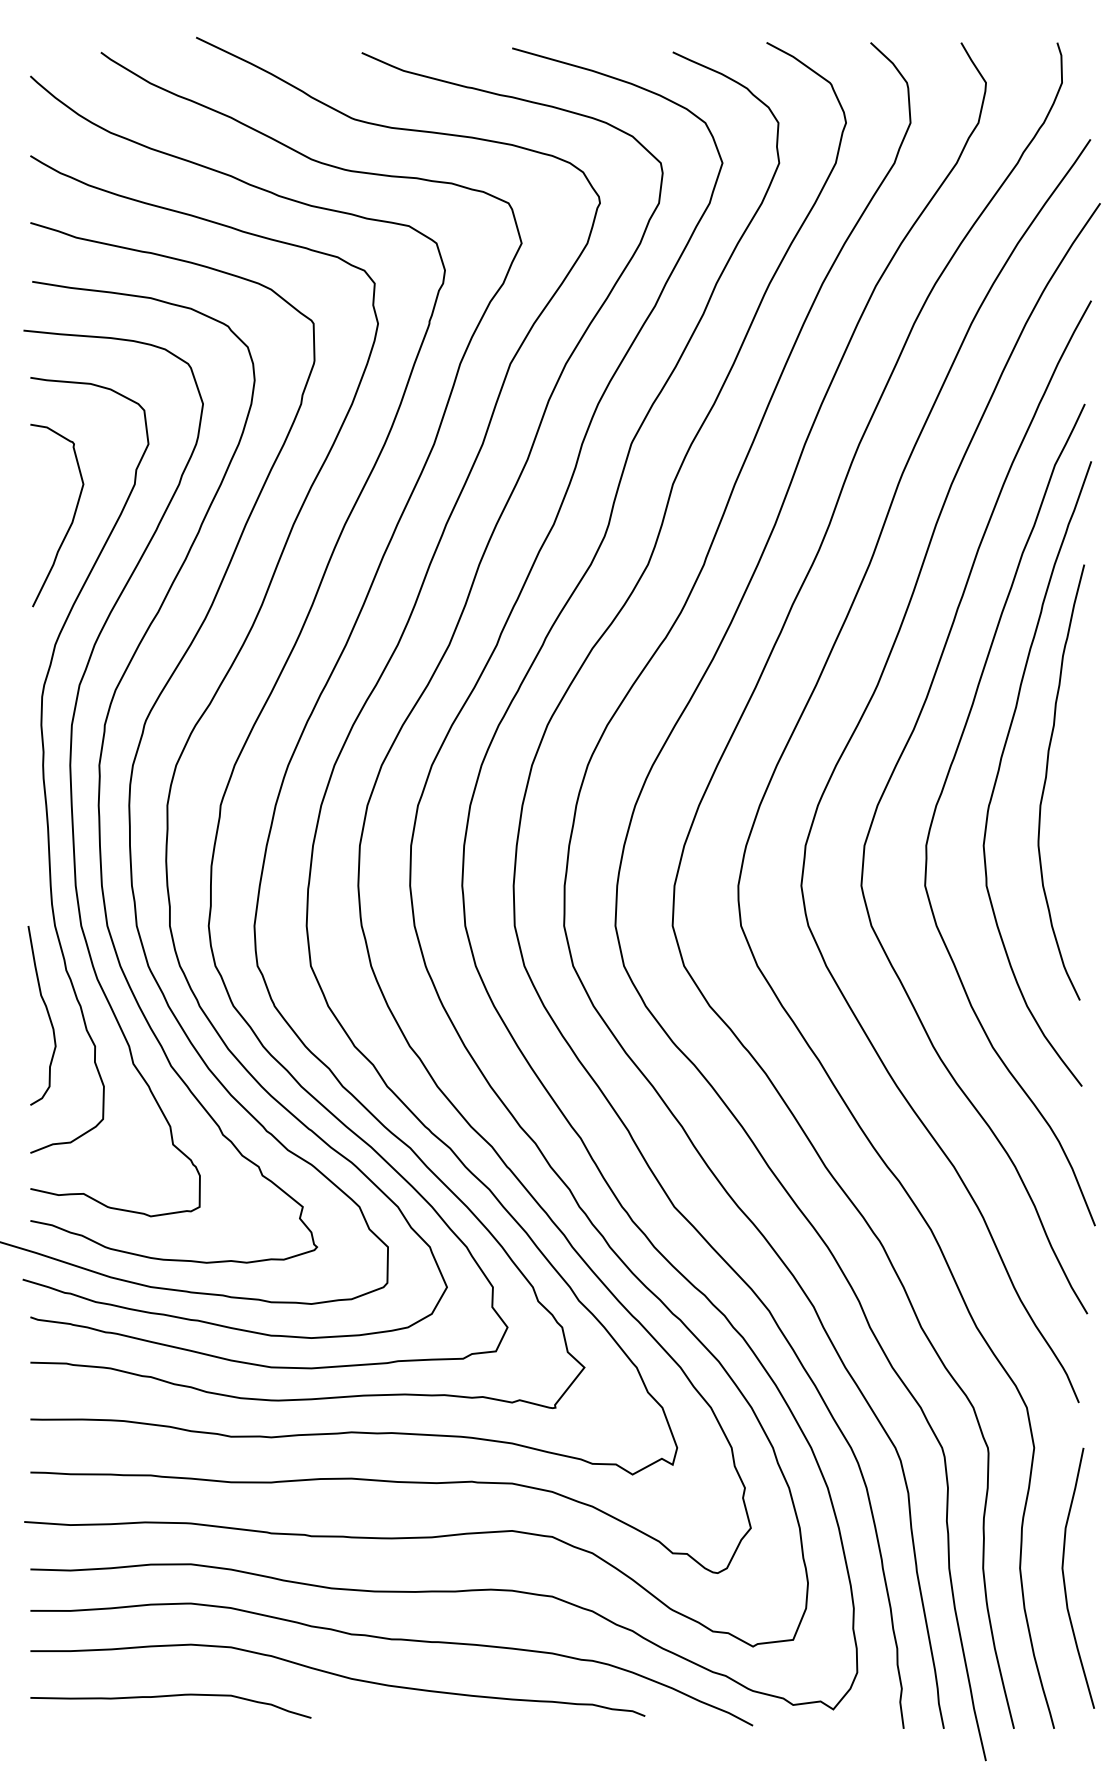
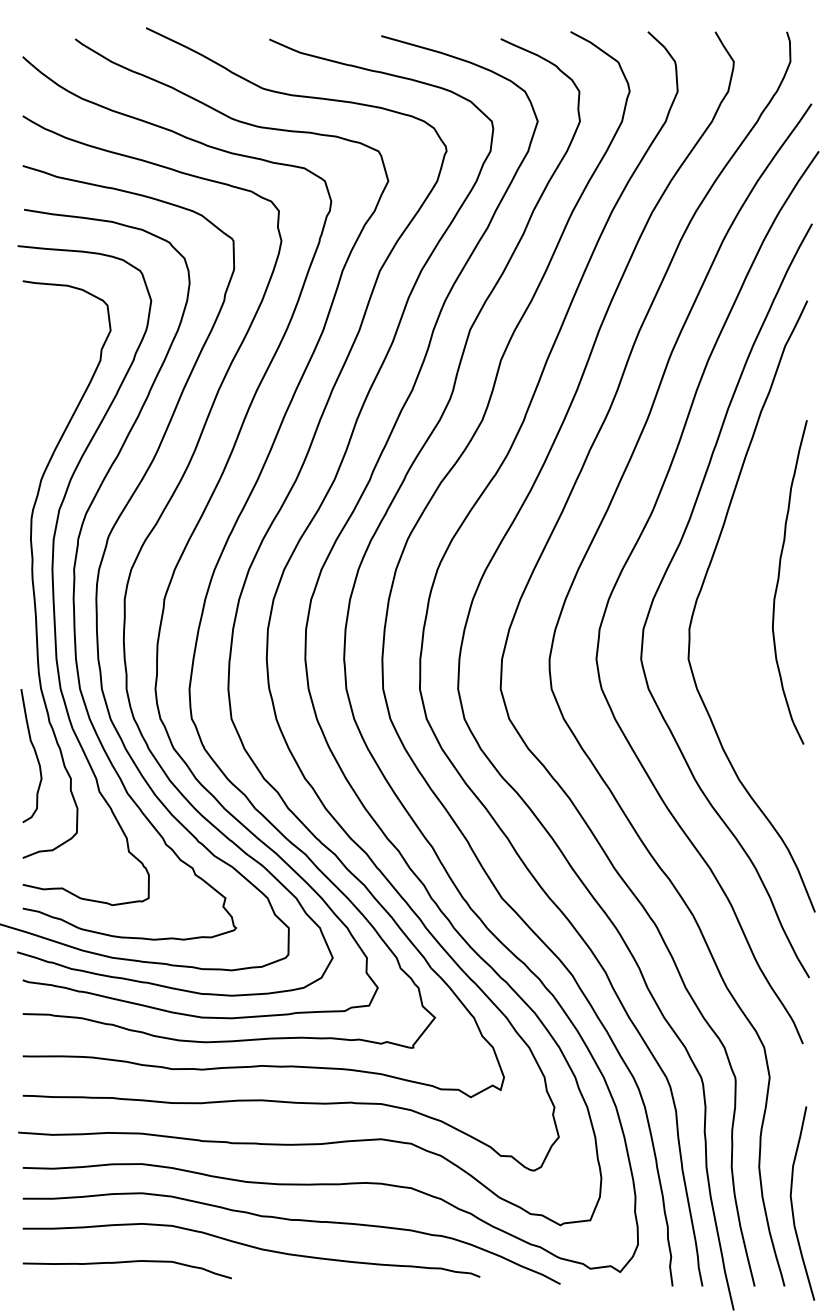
curve: (72, 517) -> (54, 385), removed
curve: (1001, 763) -> (745, 568), removed
curve: (1064, 1577) -> (792, 1202), moved

